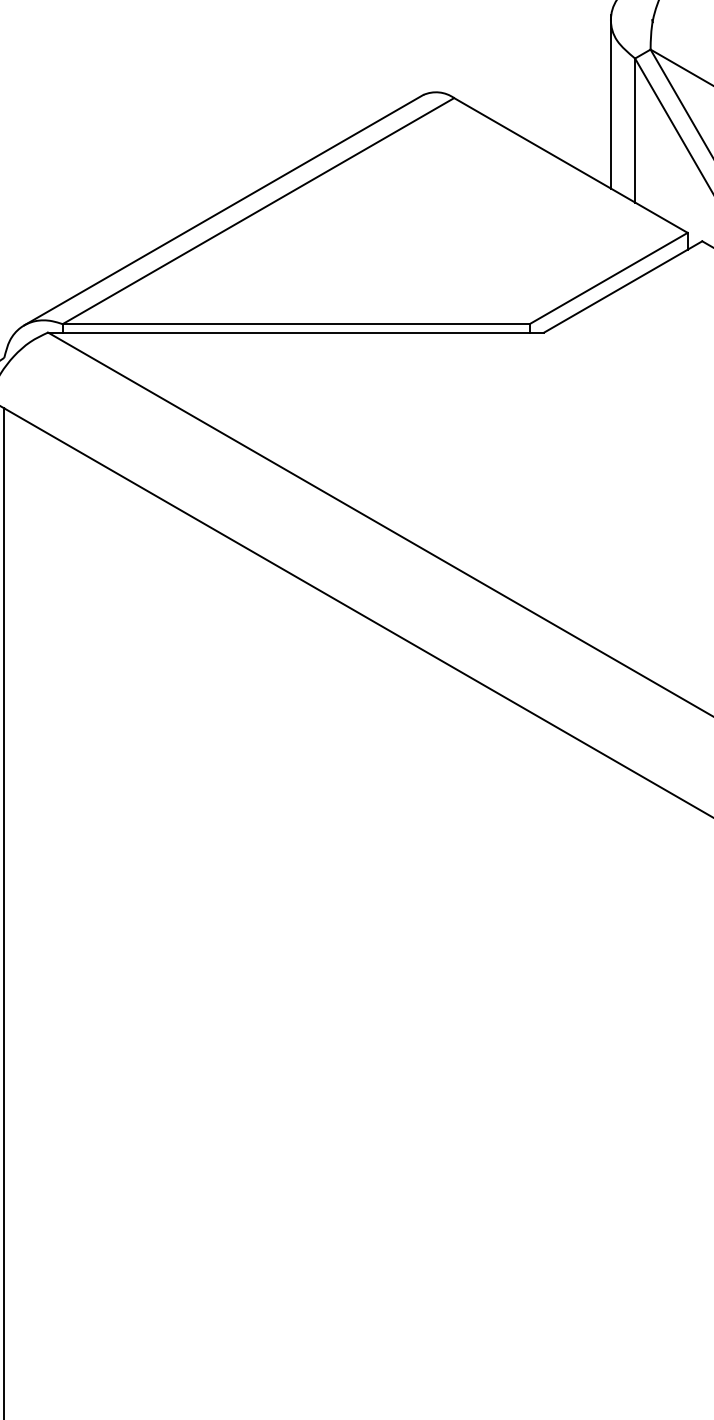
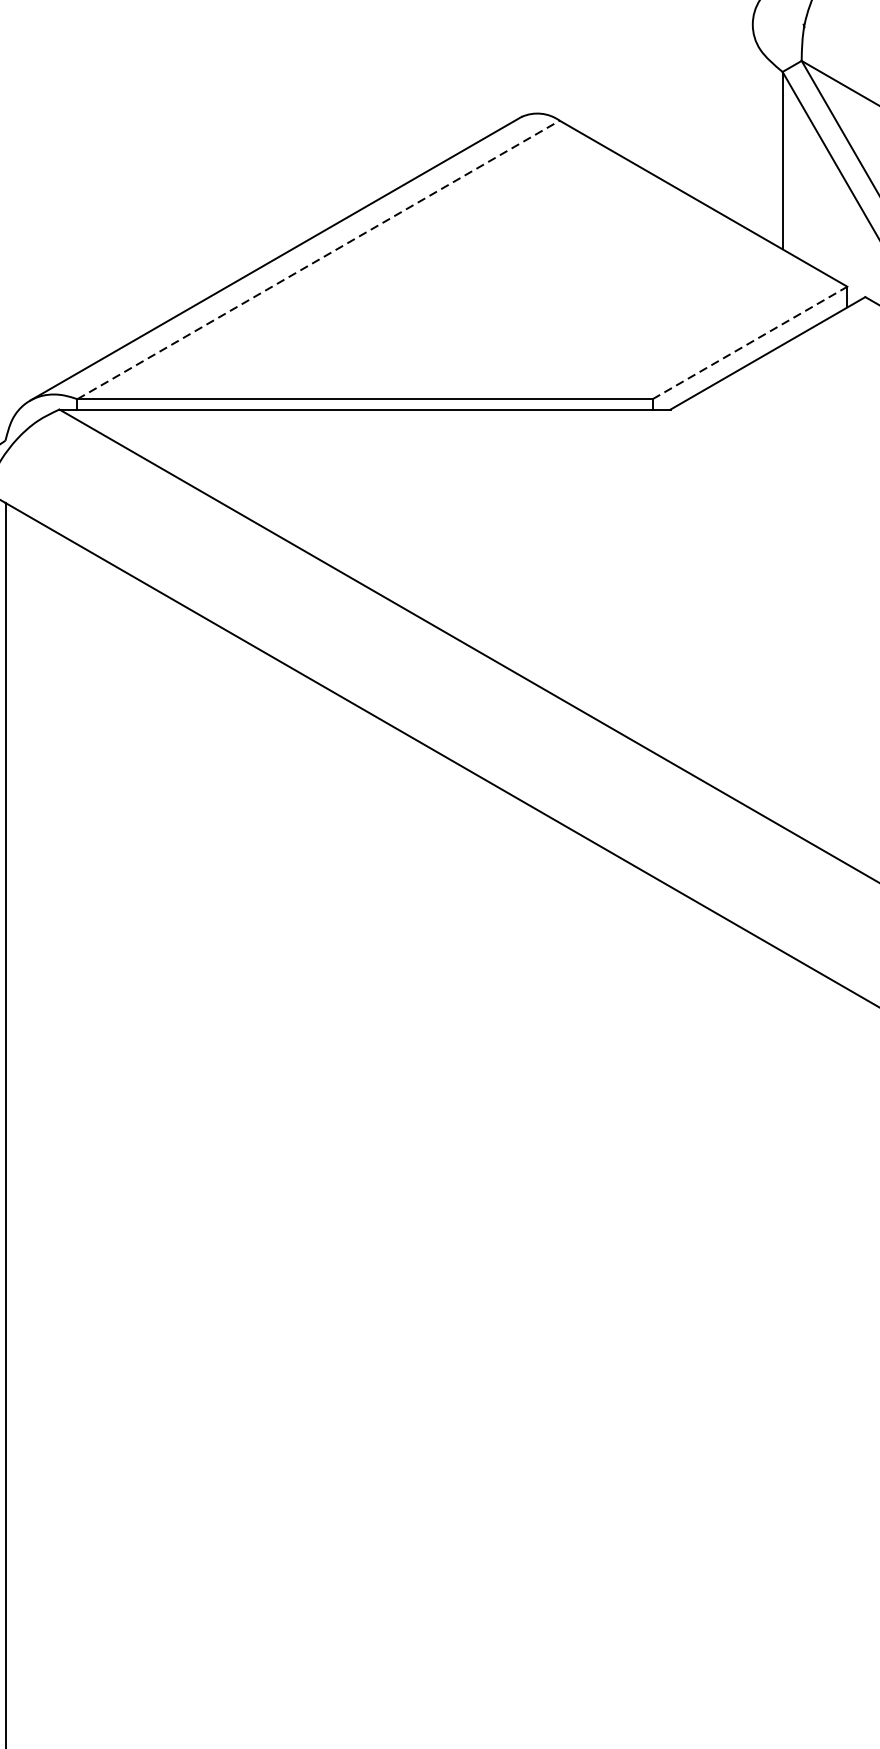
line: (610, 101) -> (752, 124), removed
line: (258, 210) -> (318, 259), solid -> dashed
line: (609, 278) -> (751, 342), solid -> dashed

